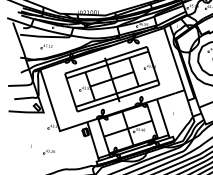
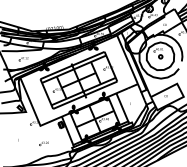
part: (48, 151) -> (43, 143), moved

